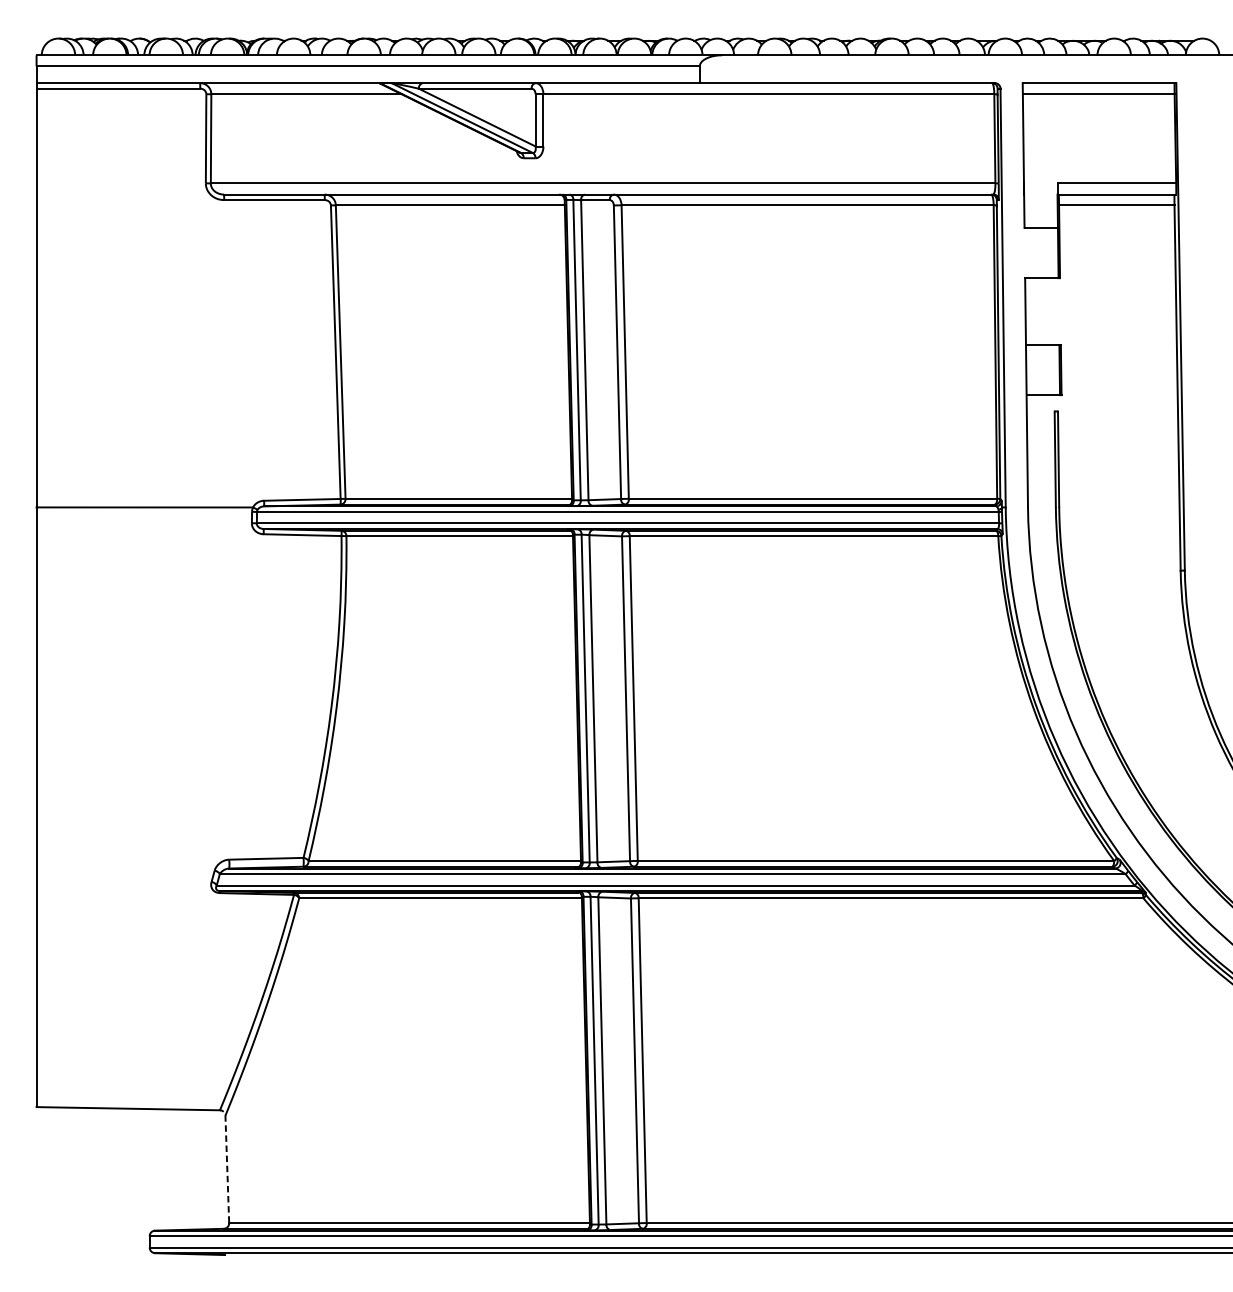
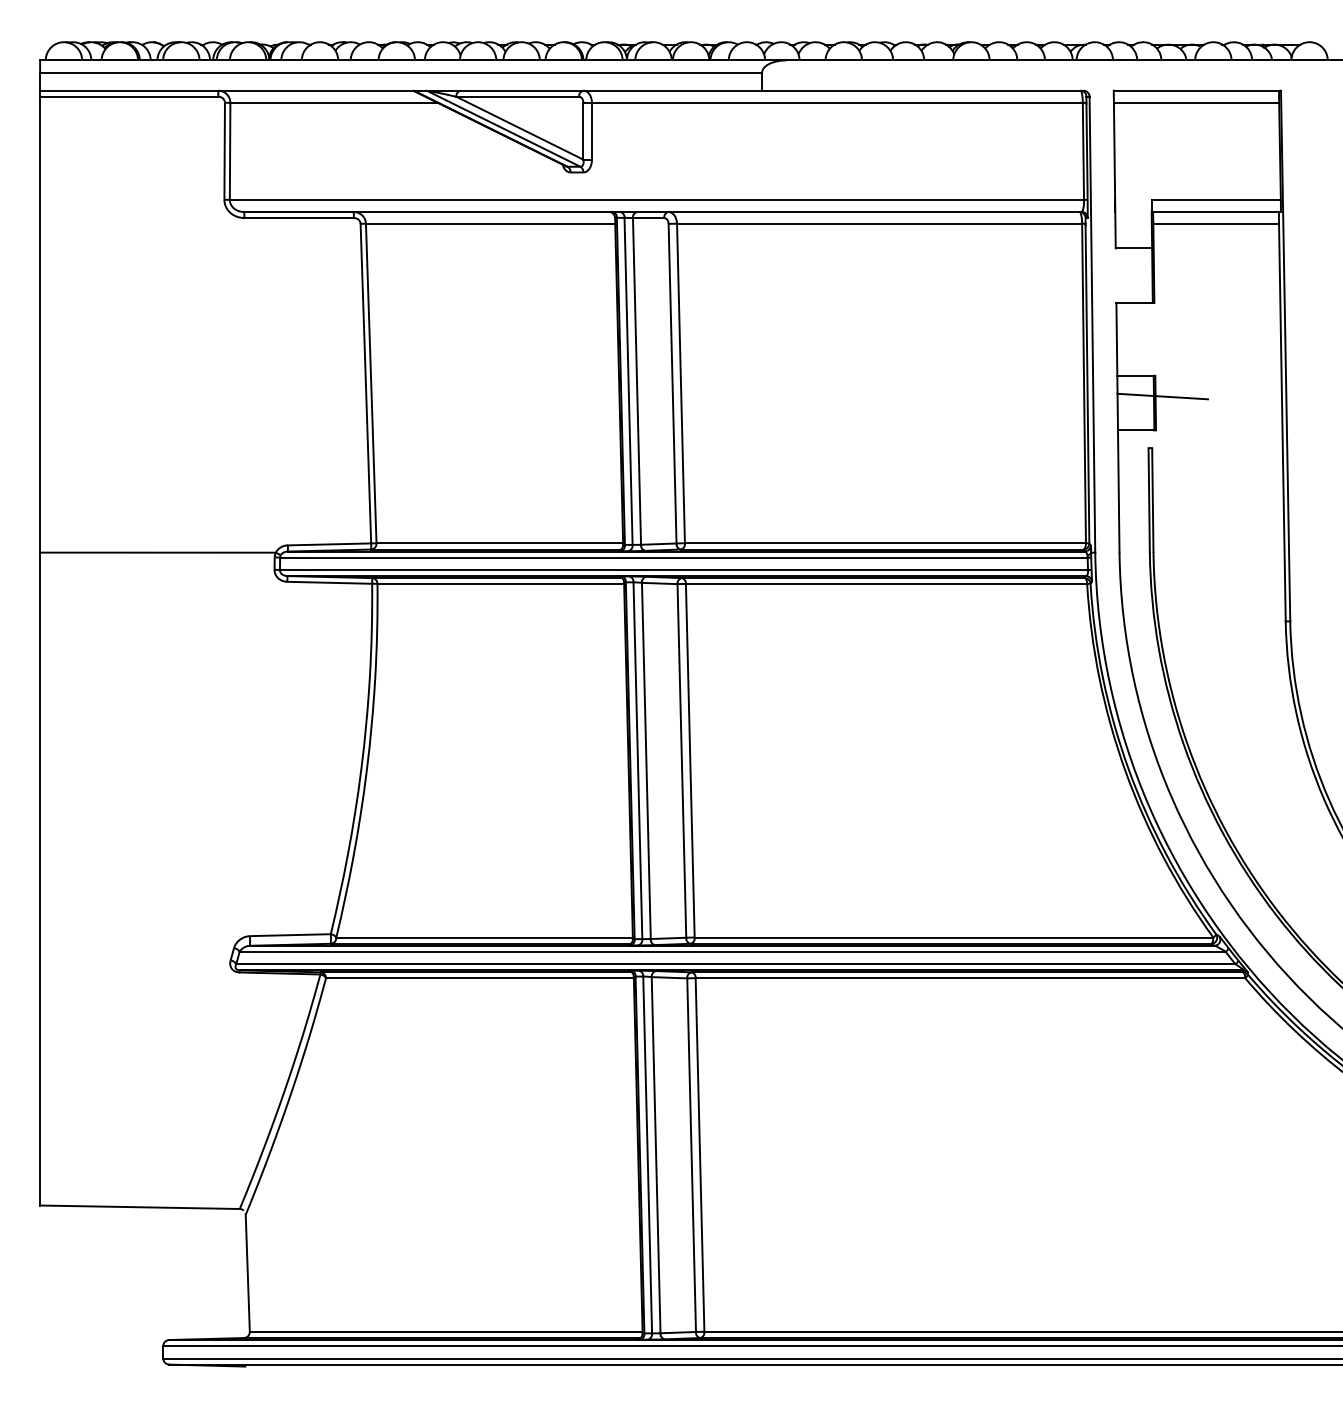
line: (1067, 364) -> (1162, 396), added
line: (227, 1169) -> (247, 1273), dashed -> solid

